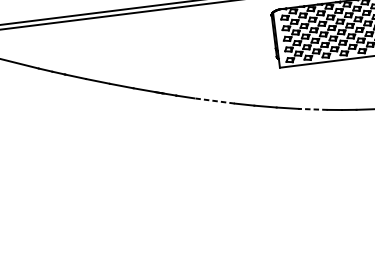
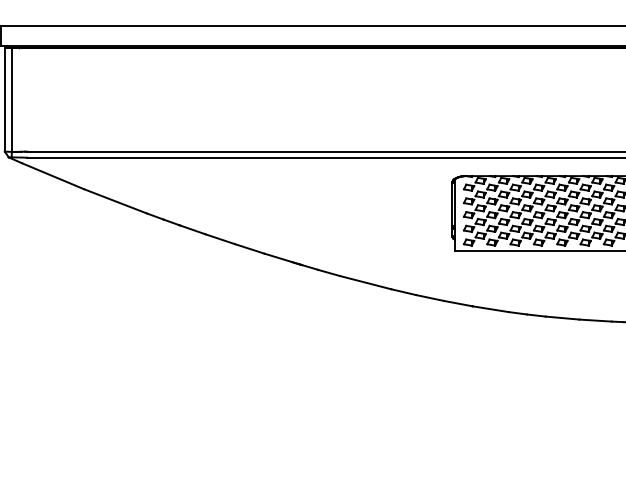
line: (214, 100) -> (365, 282), dashed -> solid
line: (313, 109) -> (490, 309), dashed -> solid

